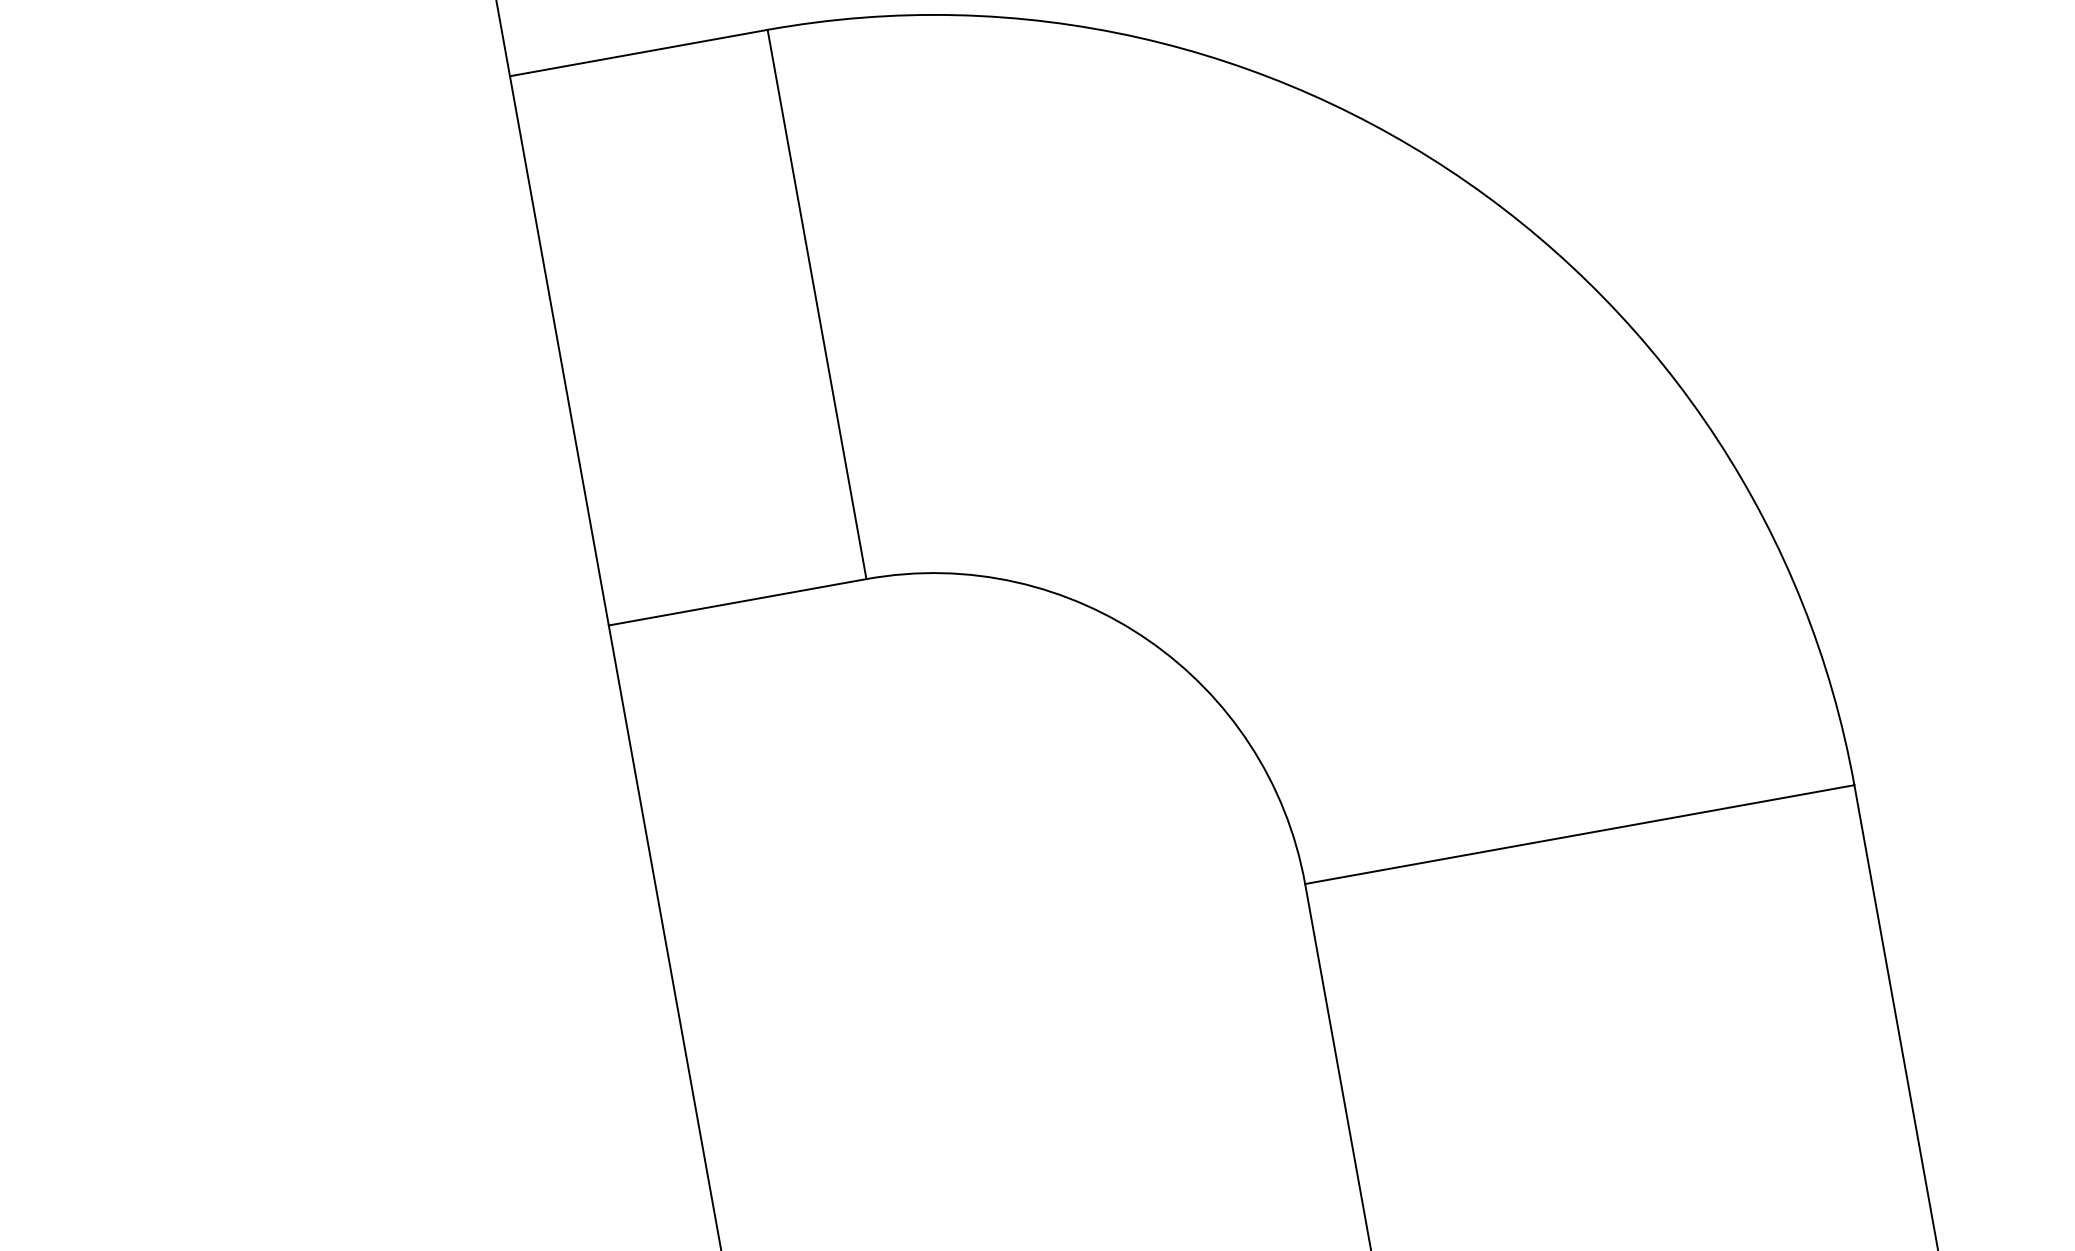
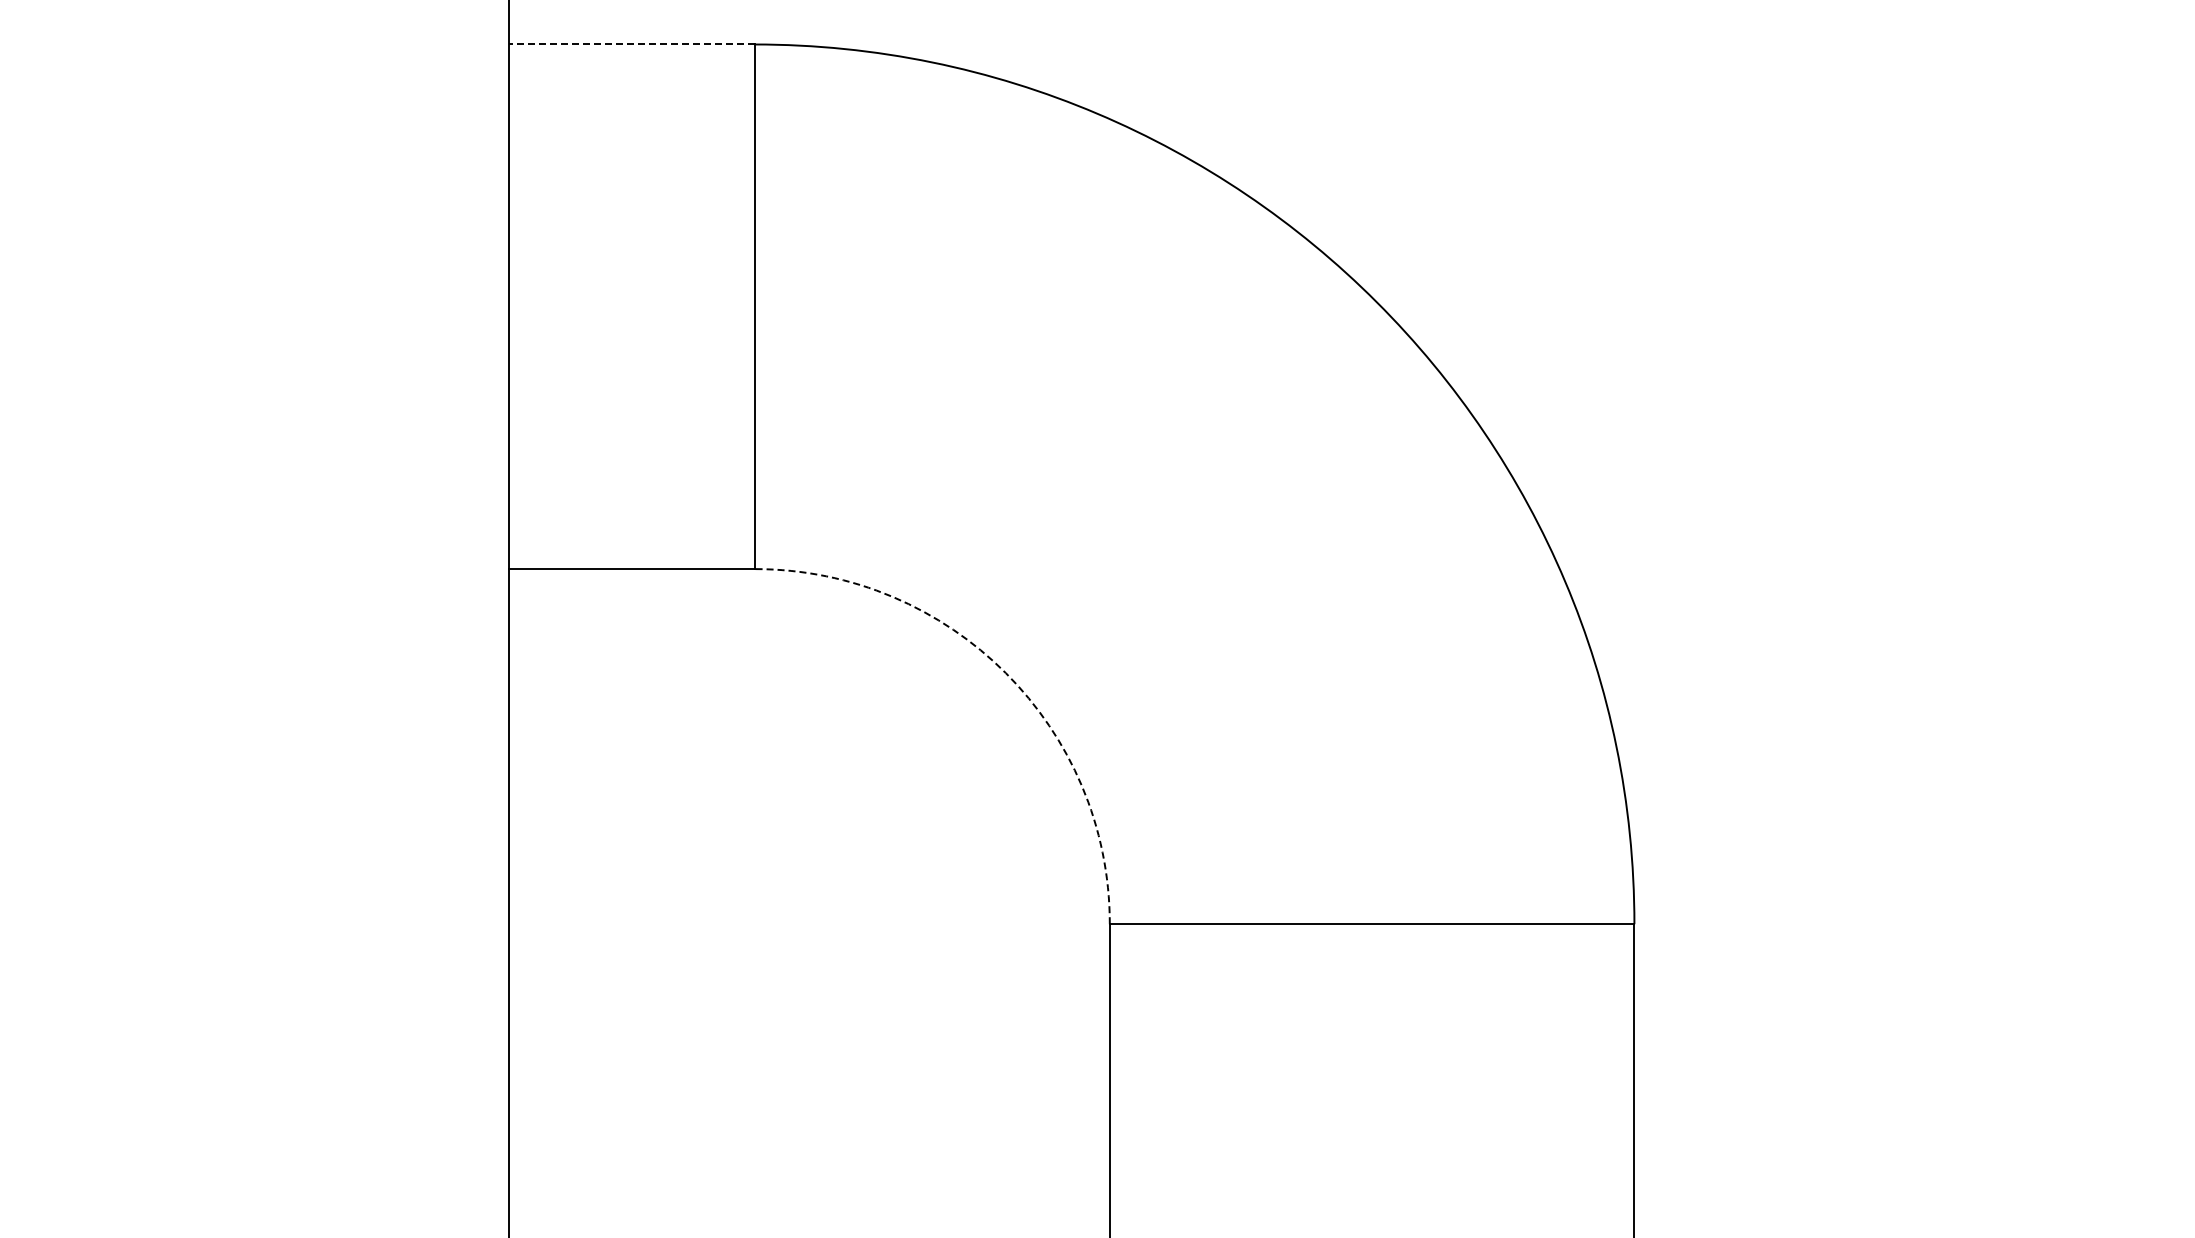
line: (638, 53) -> (631, 44), solid -> dashed
arc: (1148, 641) -> (1005, 673), solid -> dashed

